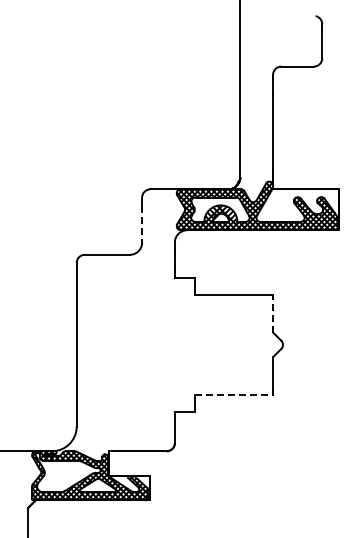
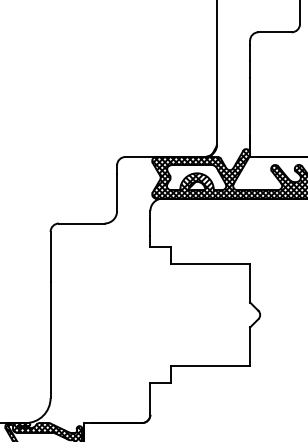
line: (142, 224) -> (117, 192), dashed -> solid
line: (273, 313) -> (250, 283), dashed -> solid
line: (234, 395) -> (210, 366), dashed -> solid

